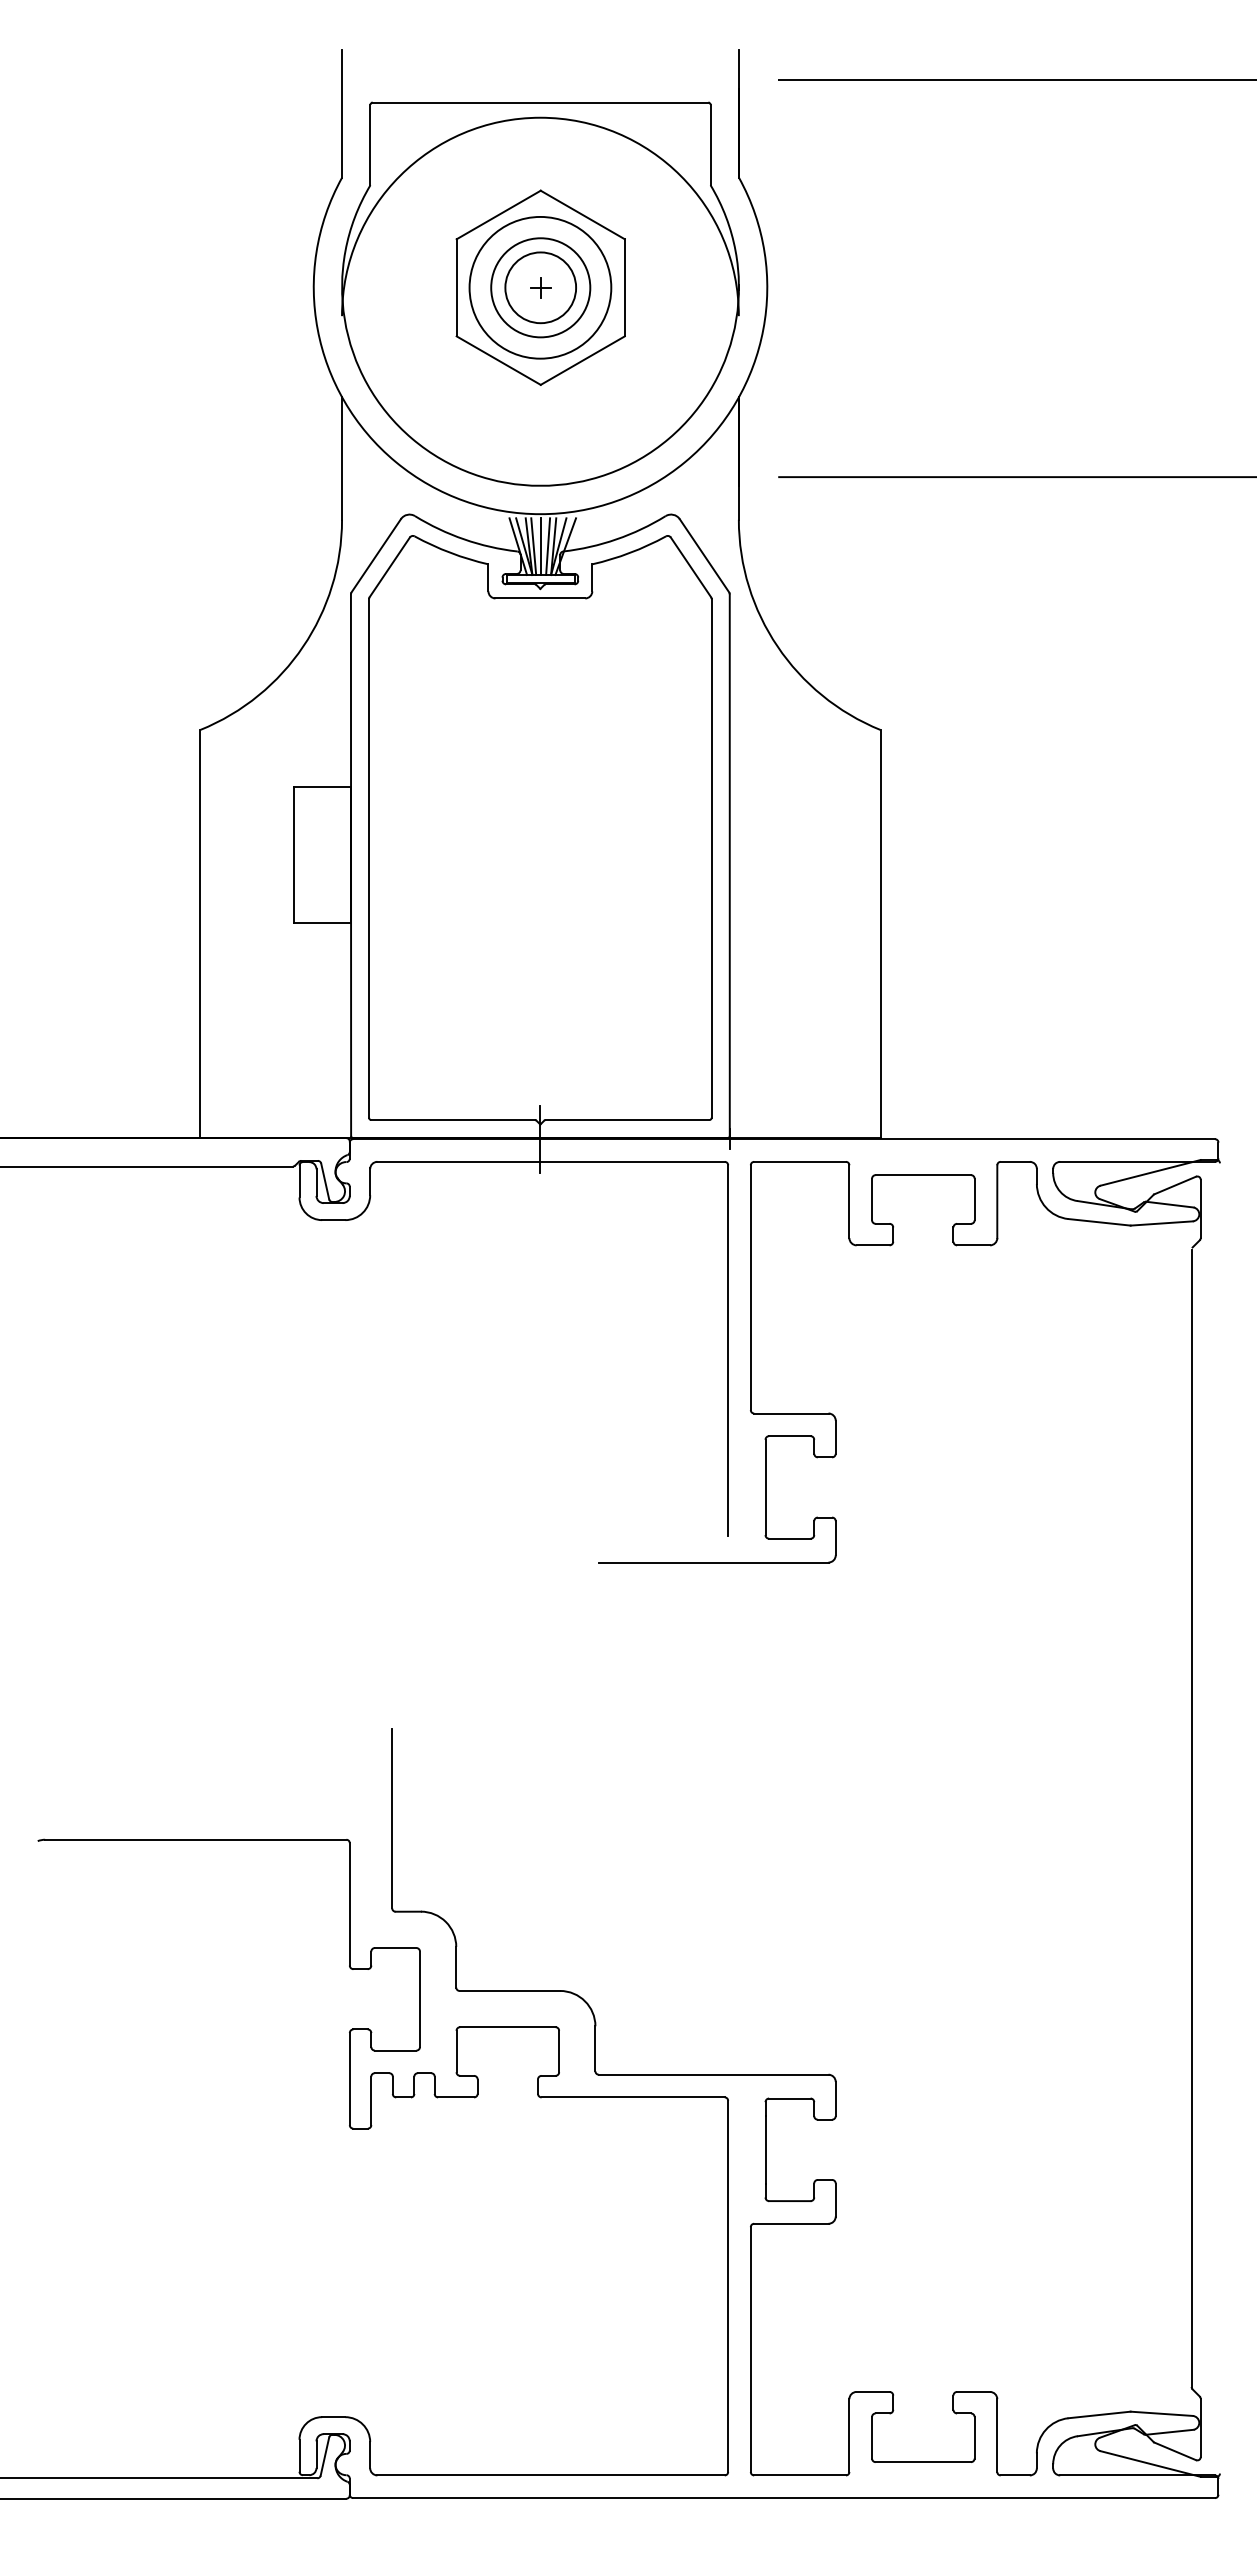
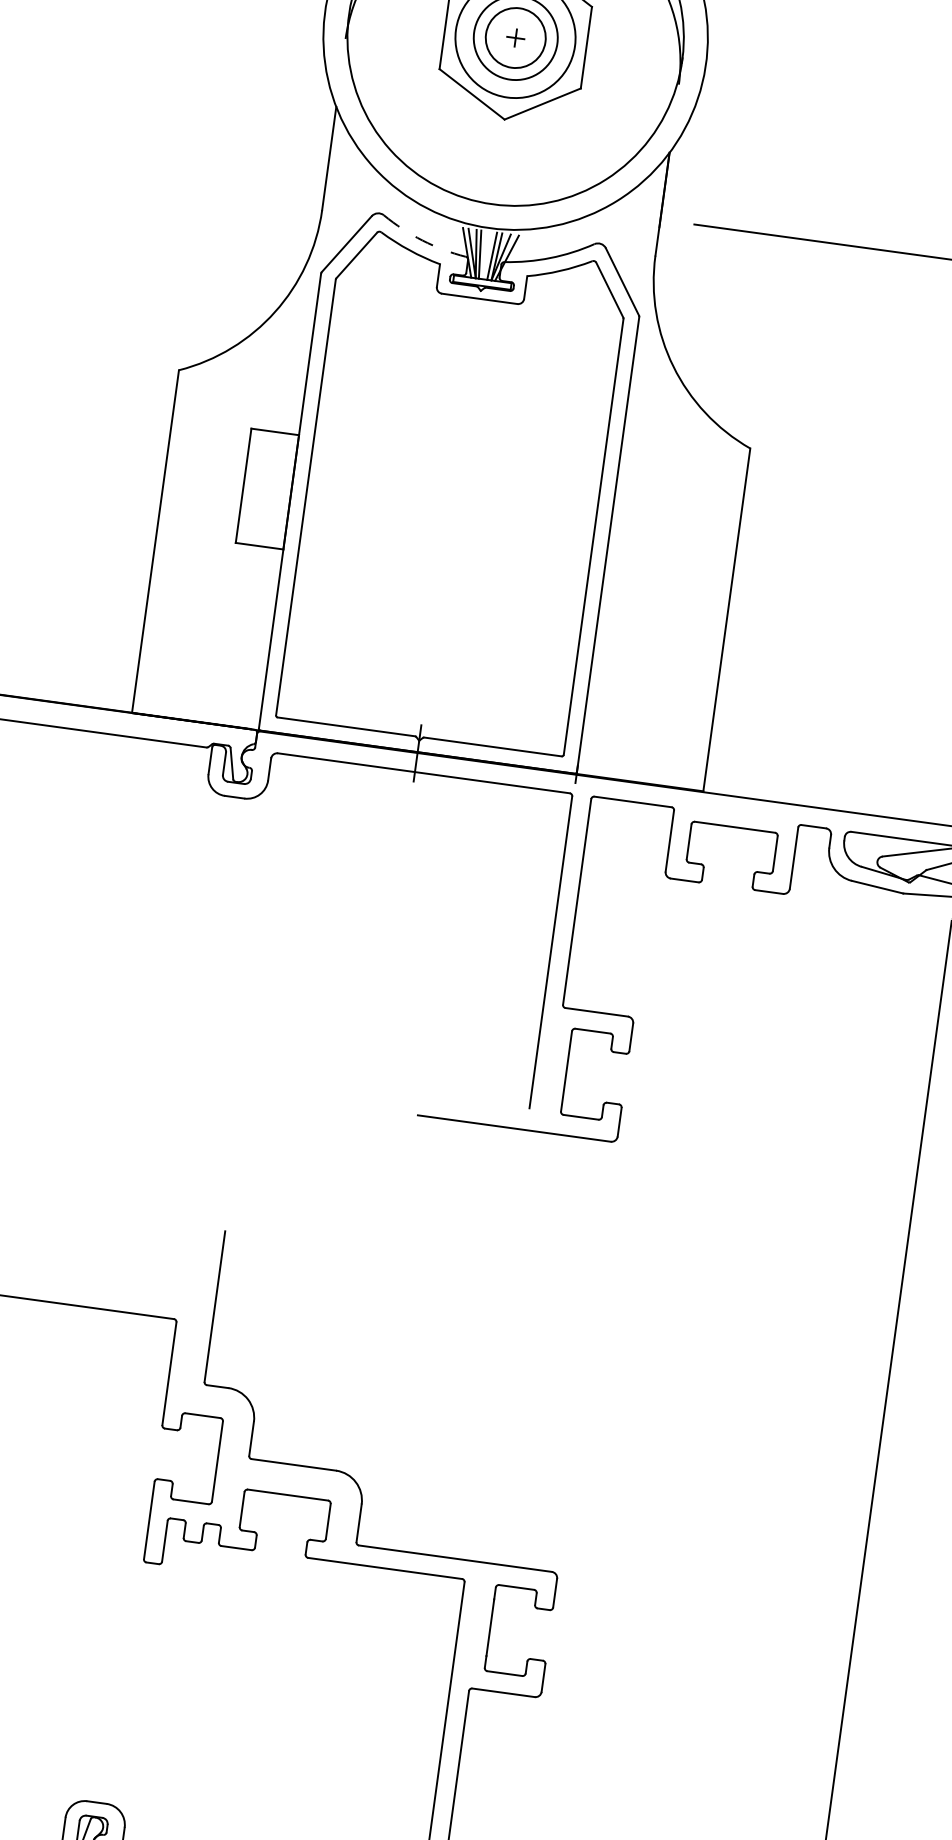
arc: (464, 539) -> (422, 240), solid -> dashed
line: (540, 546) -> (485, 255), removed

